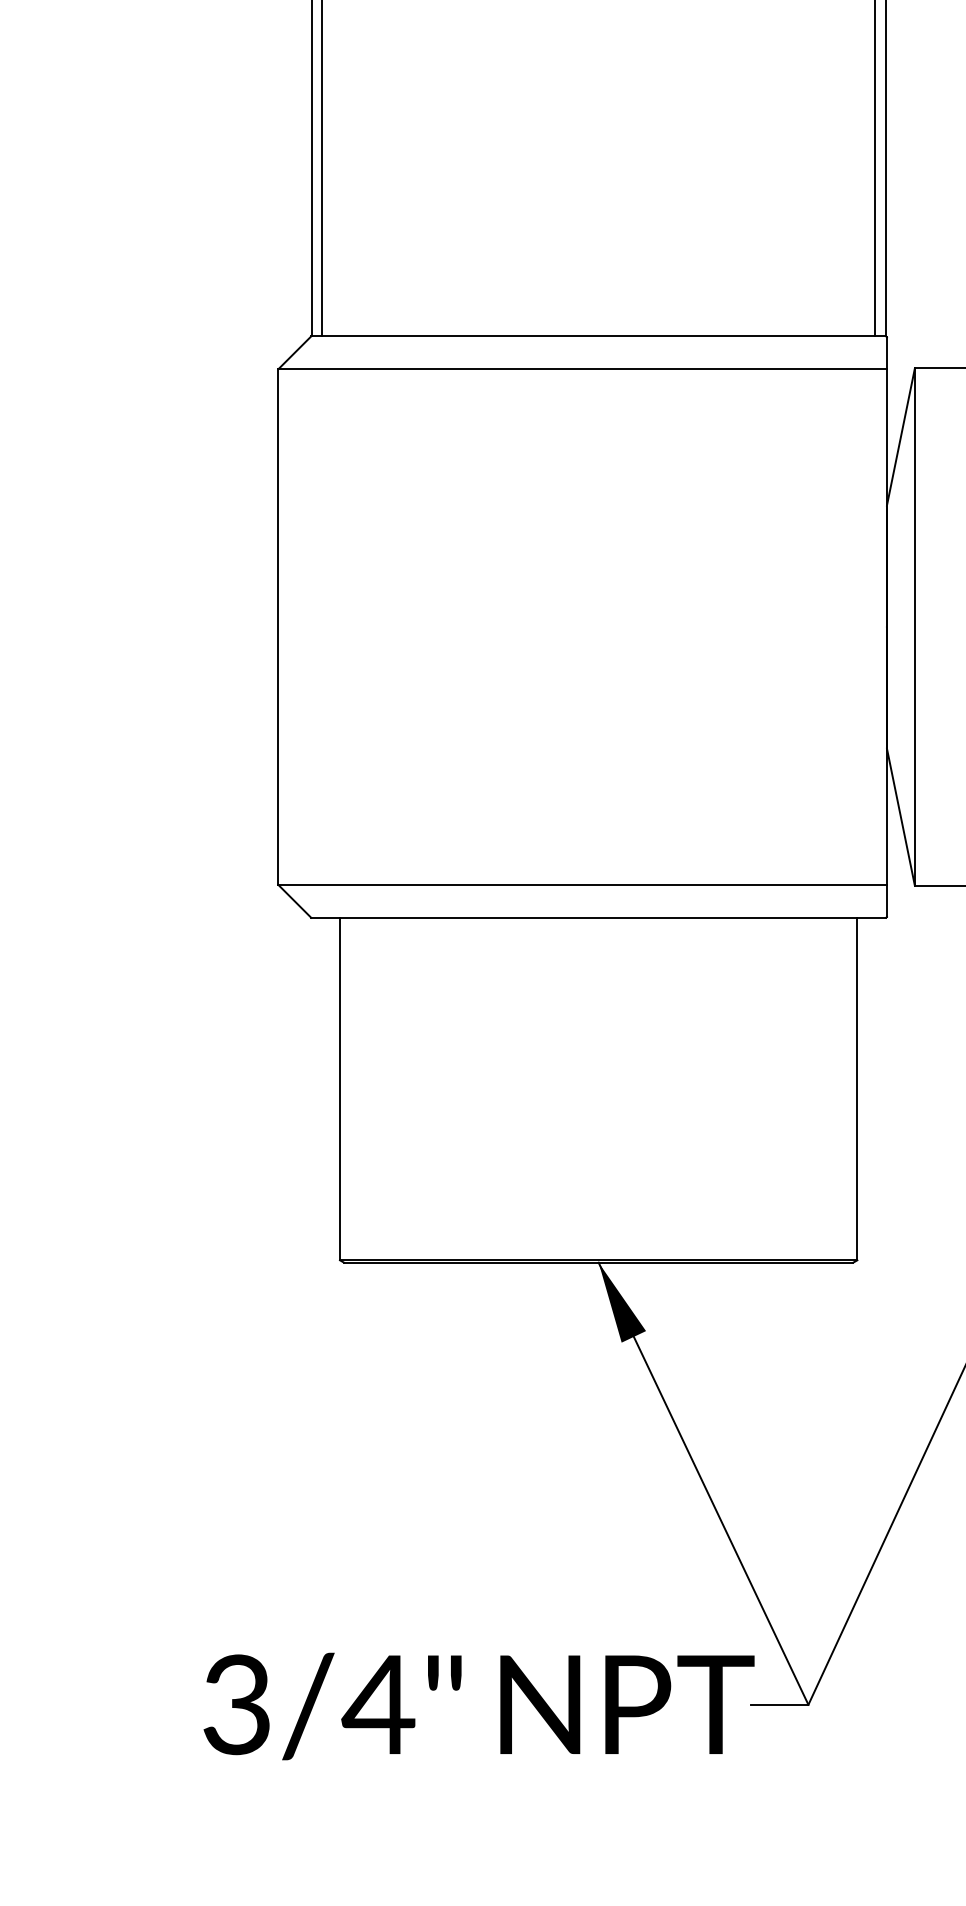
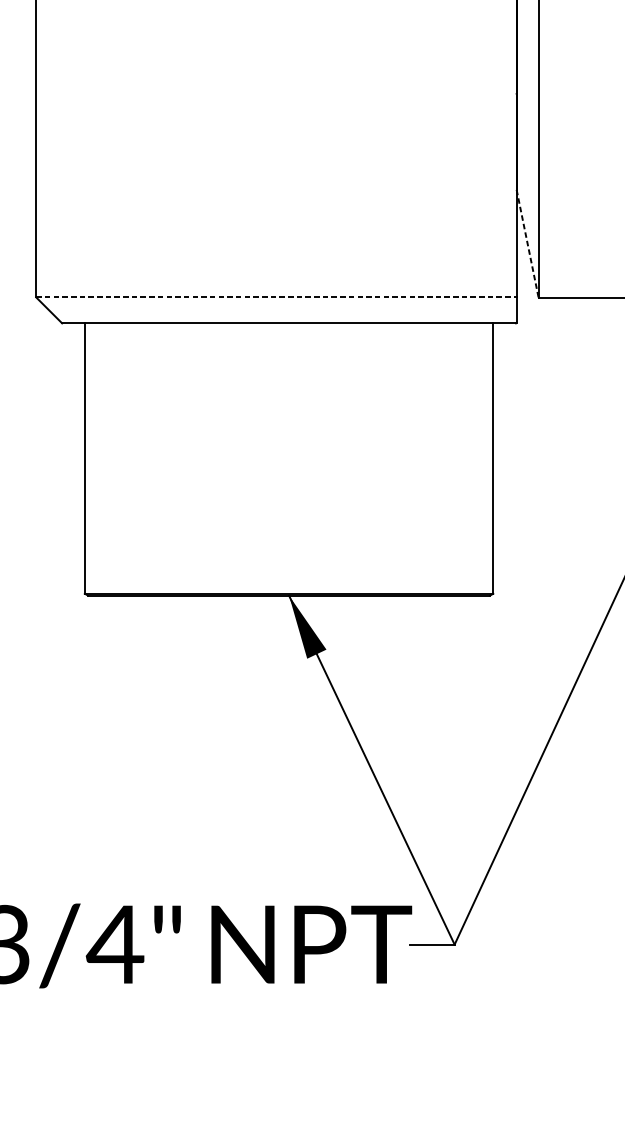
line: (900, 817) -> (527, 244), solid -> dashed
line: (583, 884) -> (277, 297), solid -> dashed

